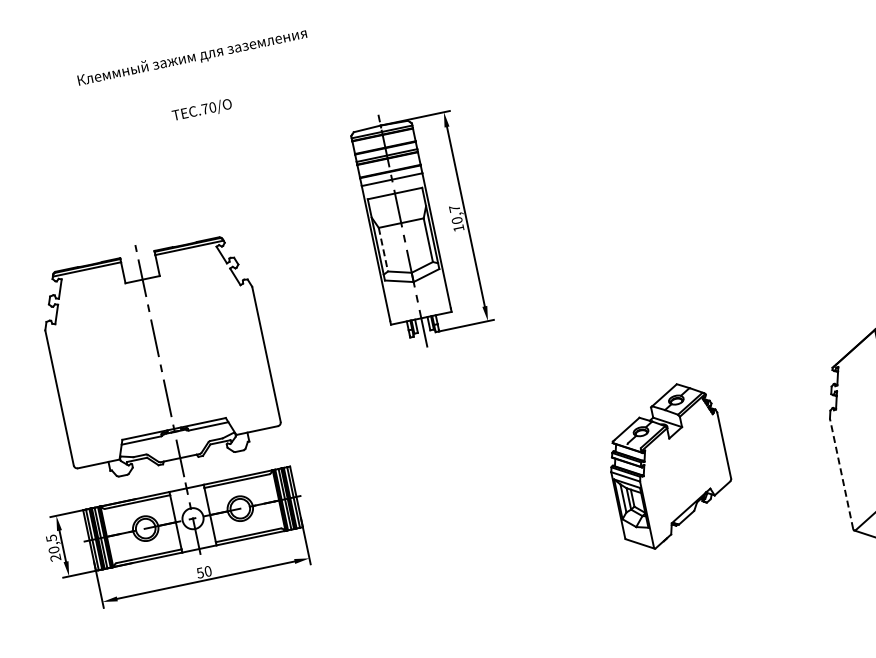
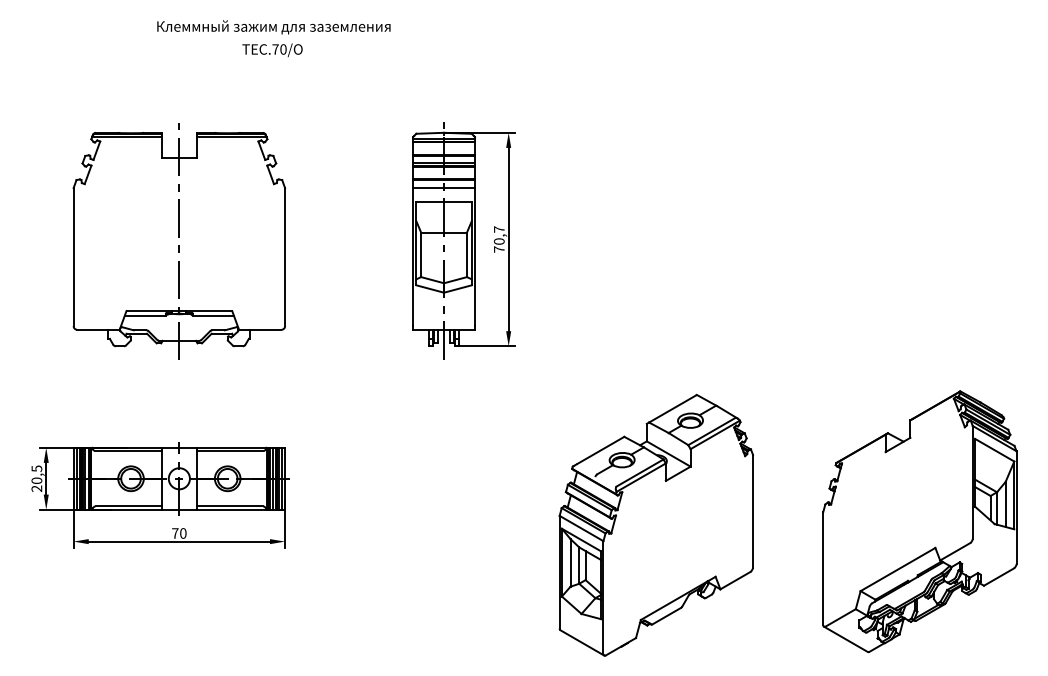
text: (202, 110) -> (272, 50), moved
text: (459, 228) -> (499, 249), 10,7 -> 70,7
line: (383, 250) -> (421, 255), dashed -> solid
part: (159, 360) -> (179, 241), moved
part: (668, 465) -> (655, 524), size x1.67
line: (841, 473) -> (823, 568), dashed -> solid
text: (200, 573) -> (175, 533), 50 -> 70

